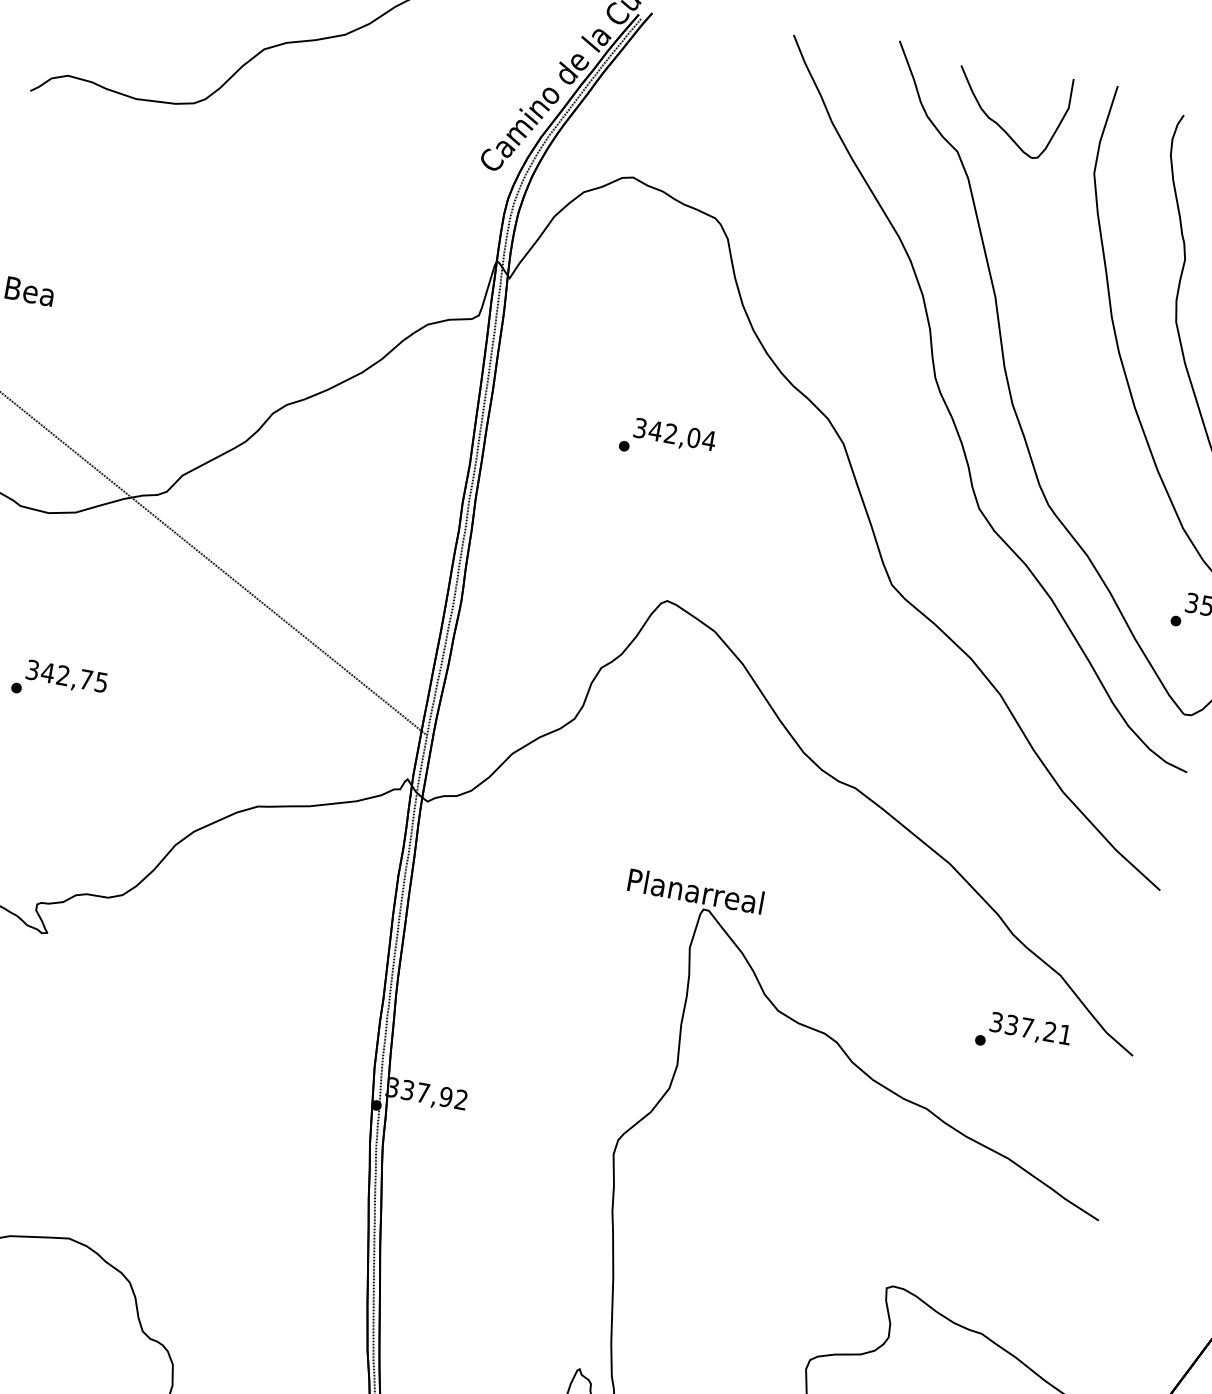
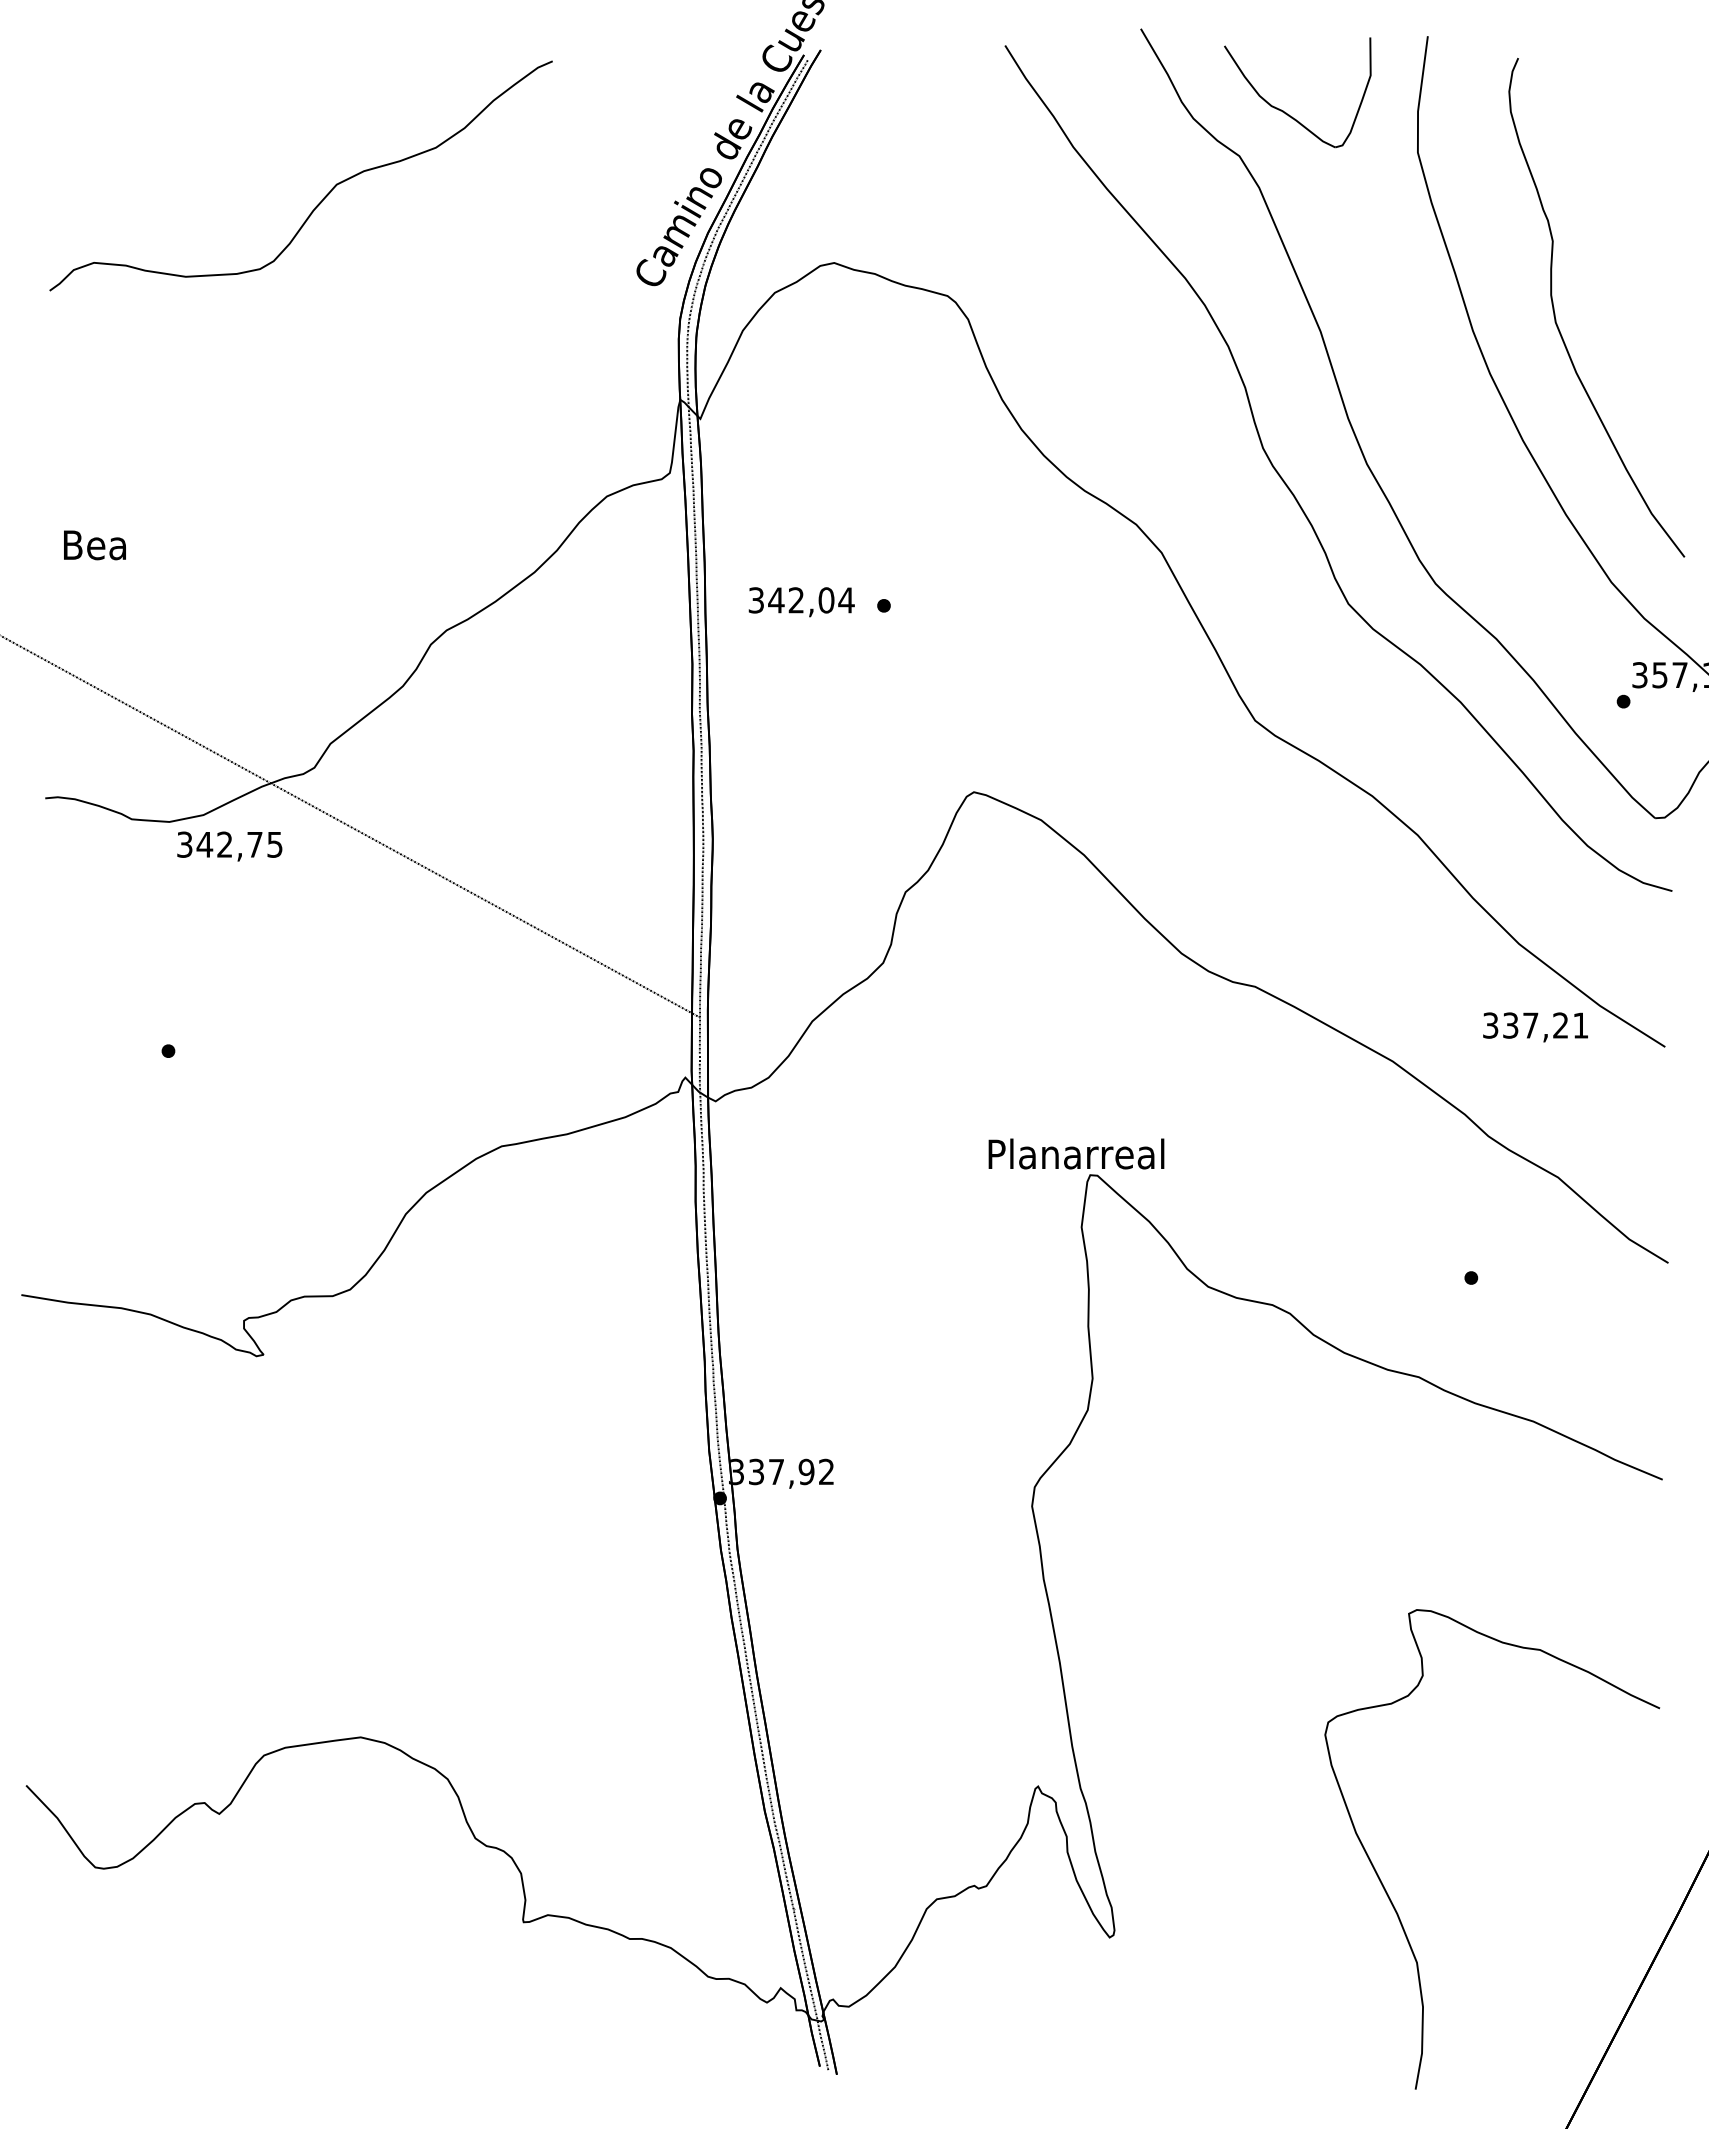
text: (674, 436) -> (801, 602), moved
text: (66, 677) -> (229, 846), moved
text: (1030, 1030) -> (1535, 1027), moved

